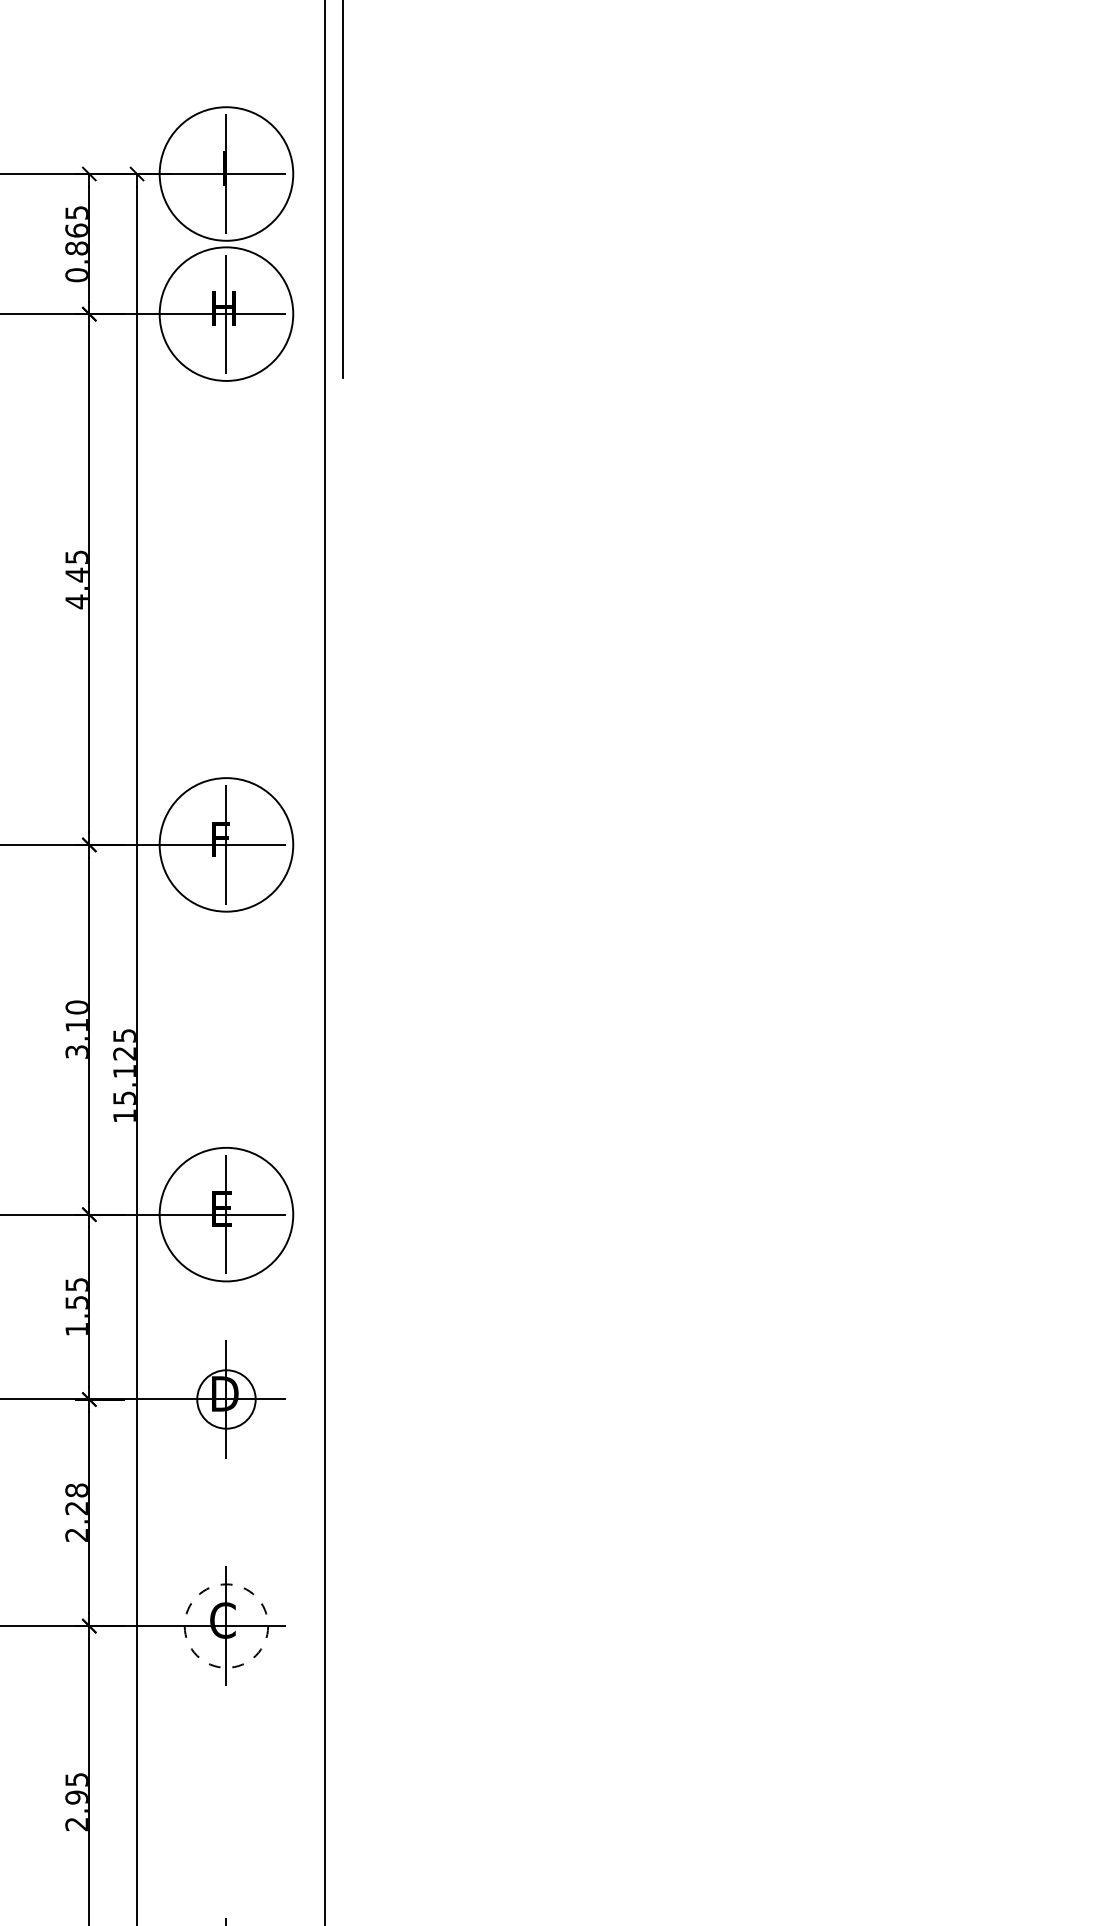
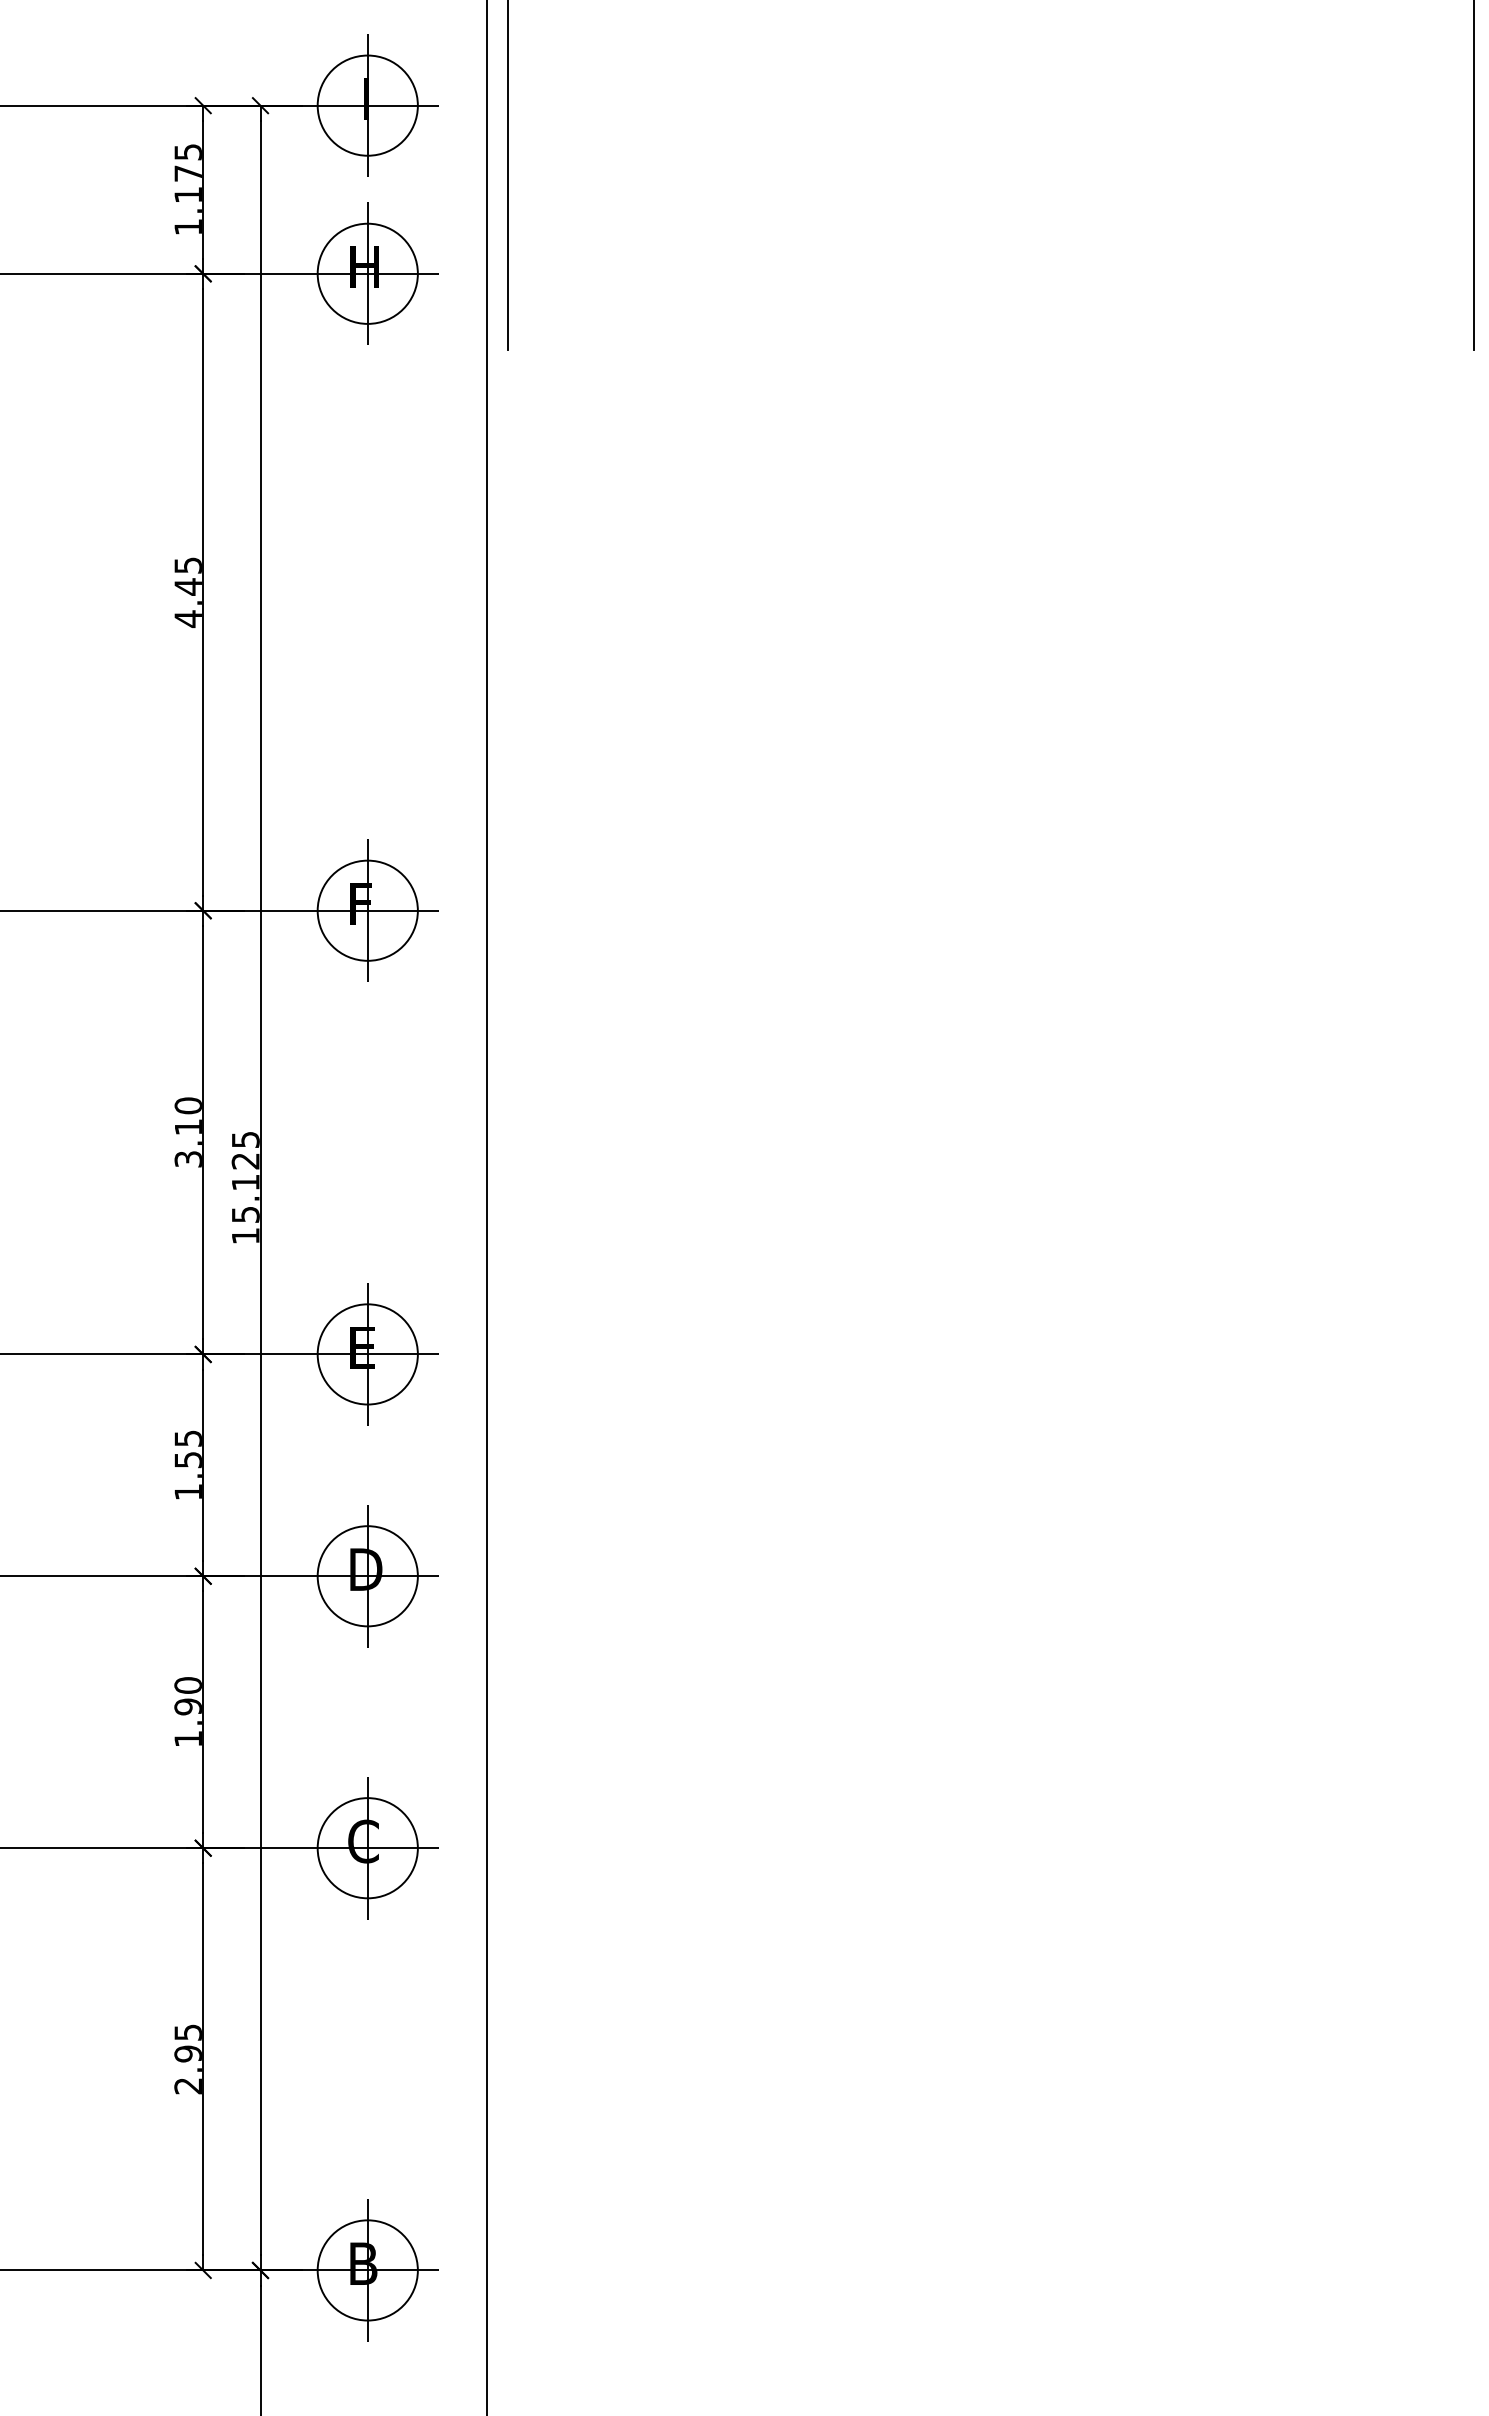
circle: (226, 173) -> (367, 105), size x0.62
text: (76, 253) -> (187, 200), 0.865 -> 1.175
circle: (226, 313) -> (367, 273), size x0.62
circle: (226, 844) -> (367, 910), size x0.62
circle: (226, 1214) -> (367, 1354), size x0.62
circle: (226, 1399) -> (367, 1576), size x1.43
text: (76, 1513) -> (187, 1712), 2.28 -> 1.90
circle: (226, 1626) -> (367, 1848), dashed -> solid

